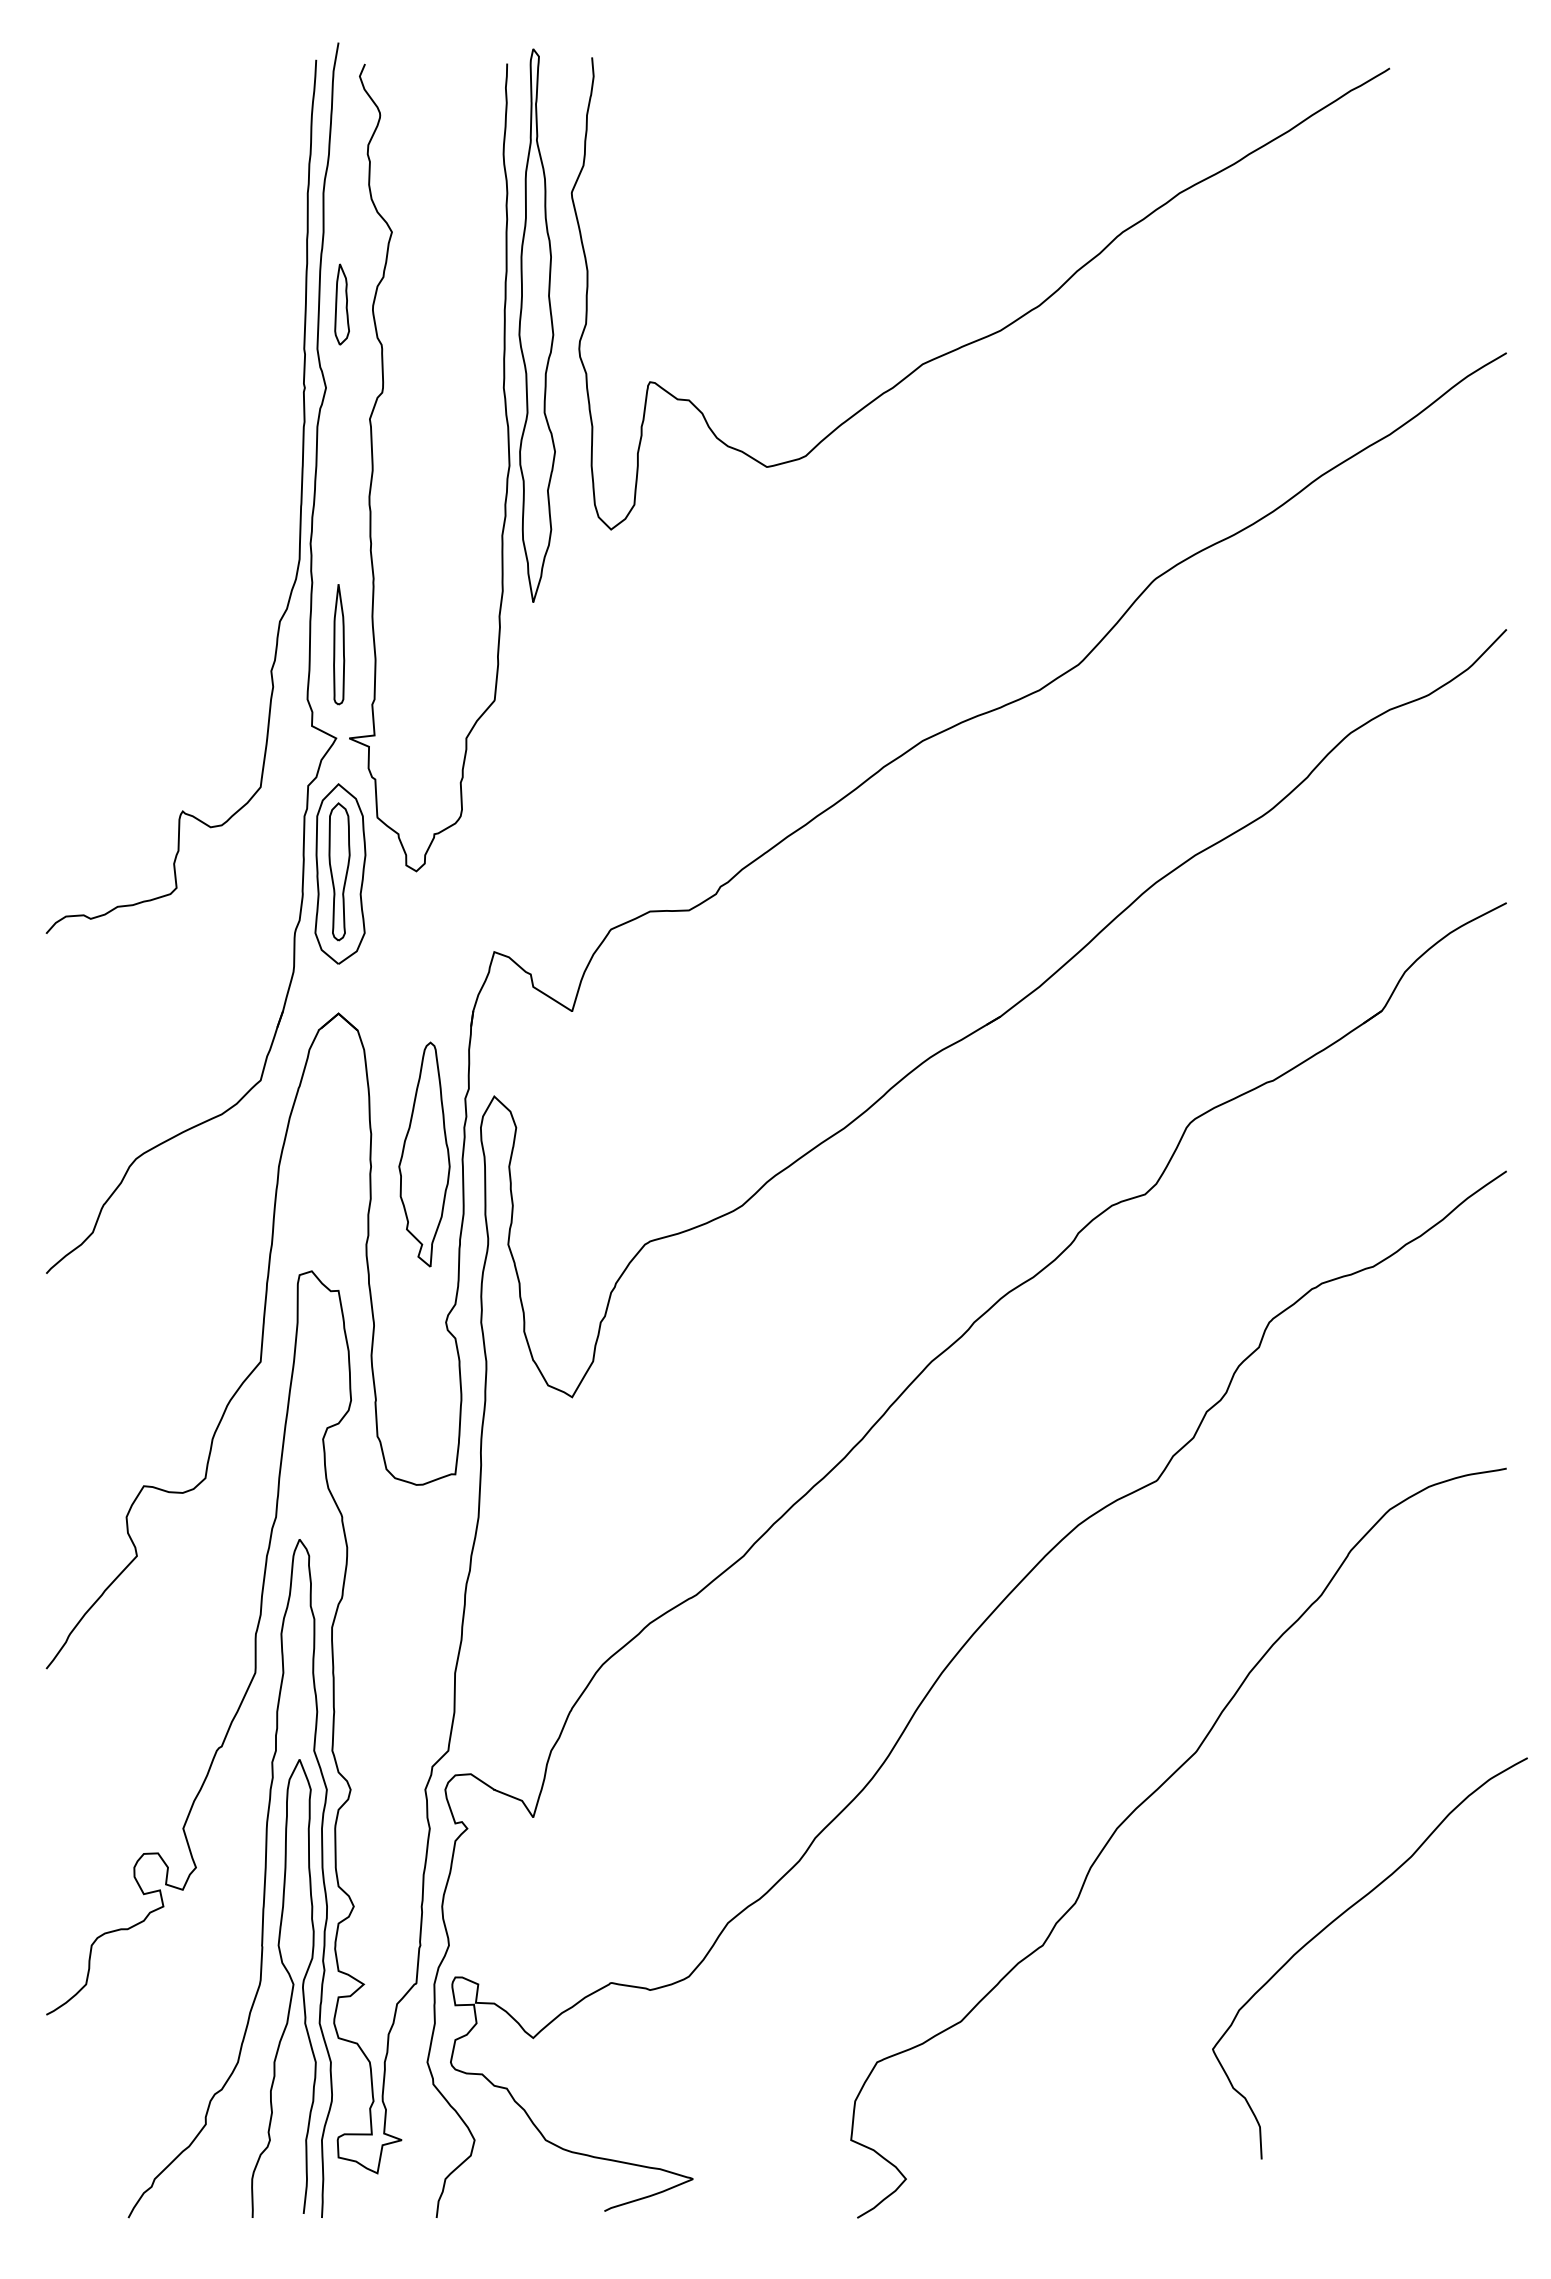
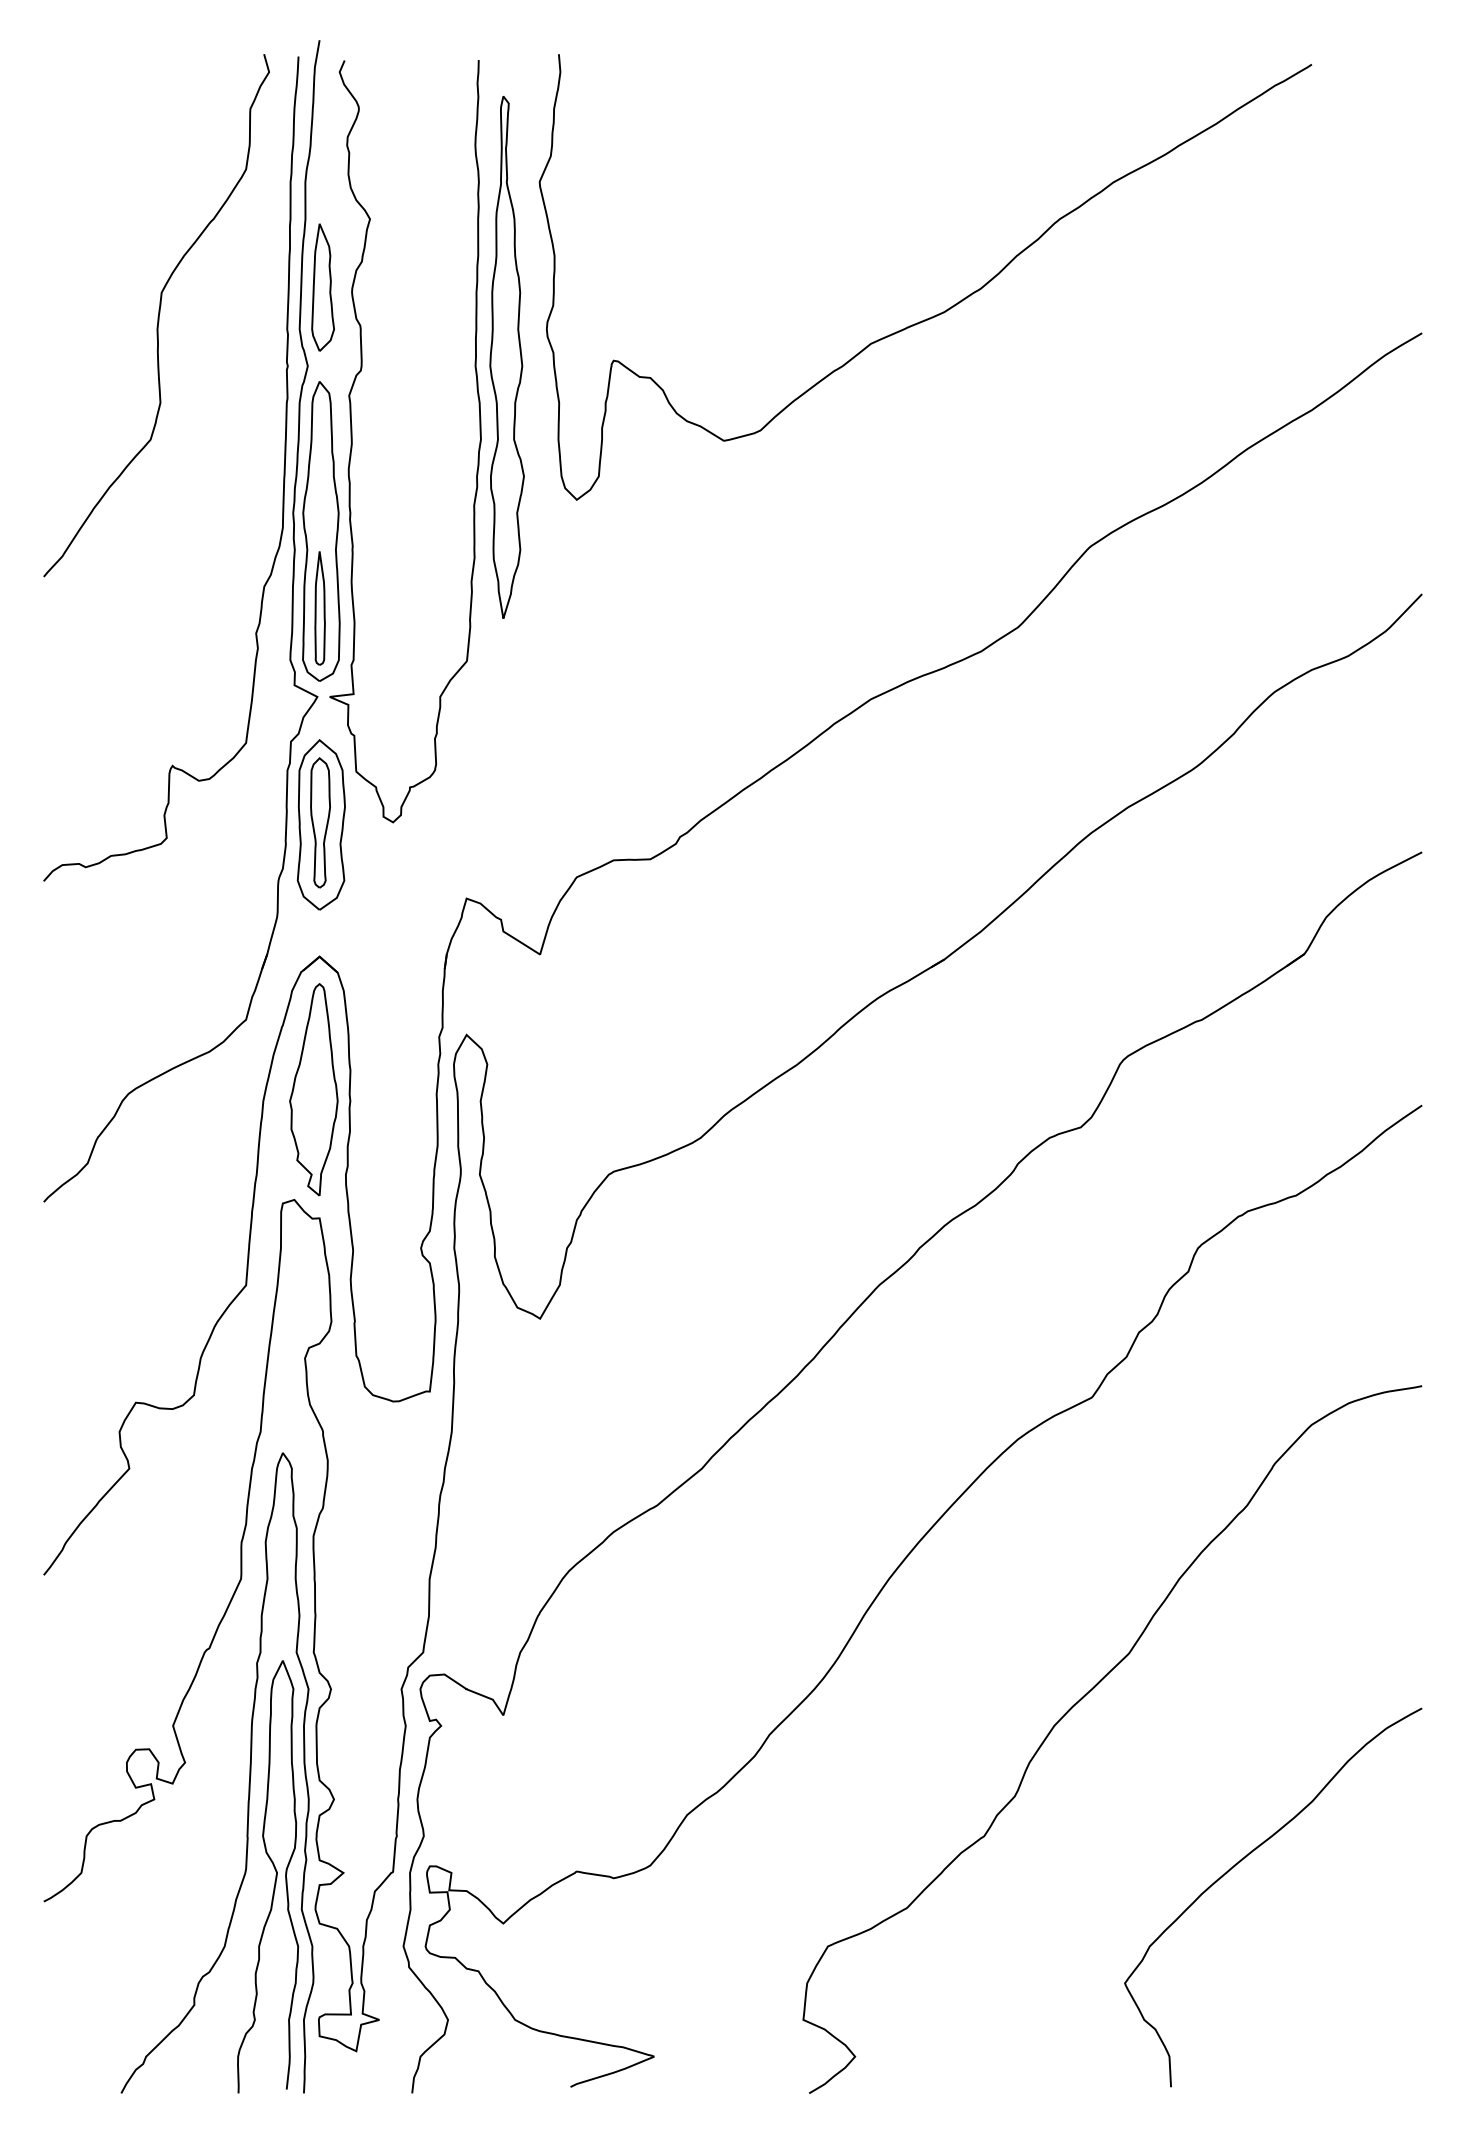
part: (341, 304) -> (322, 287), size x1.67
part: (536, 325) -> (506, 357), moved
curve: (167, 334) -> (158, 315), added
part: (340, 562) -> (321, 530), added
part: (424, 1154) -> (313, 1089), moved
curve: (1337, 1919) -> (1242, 1860), moved

